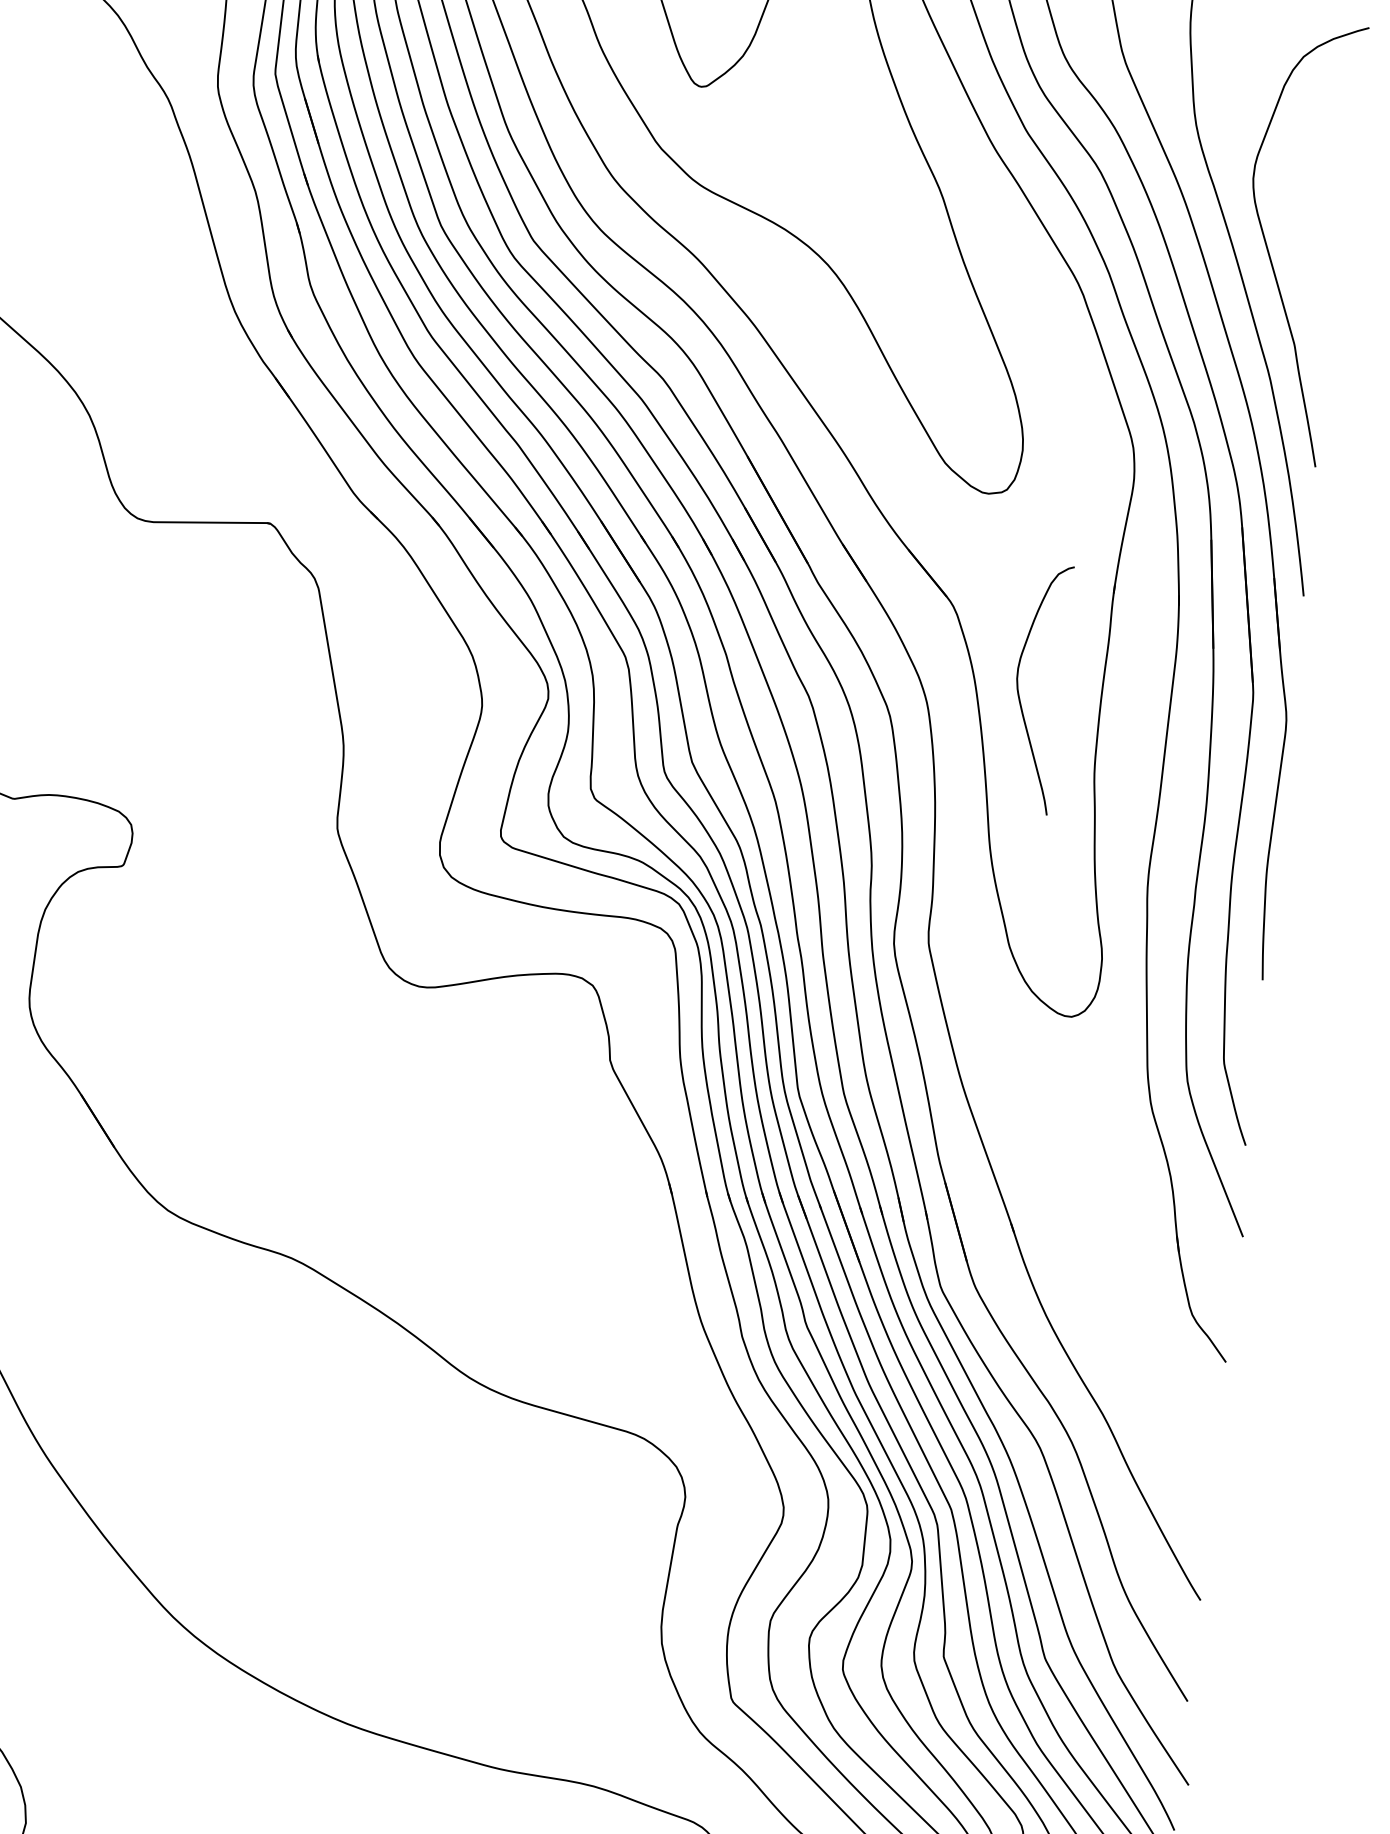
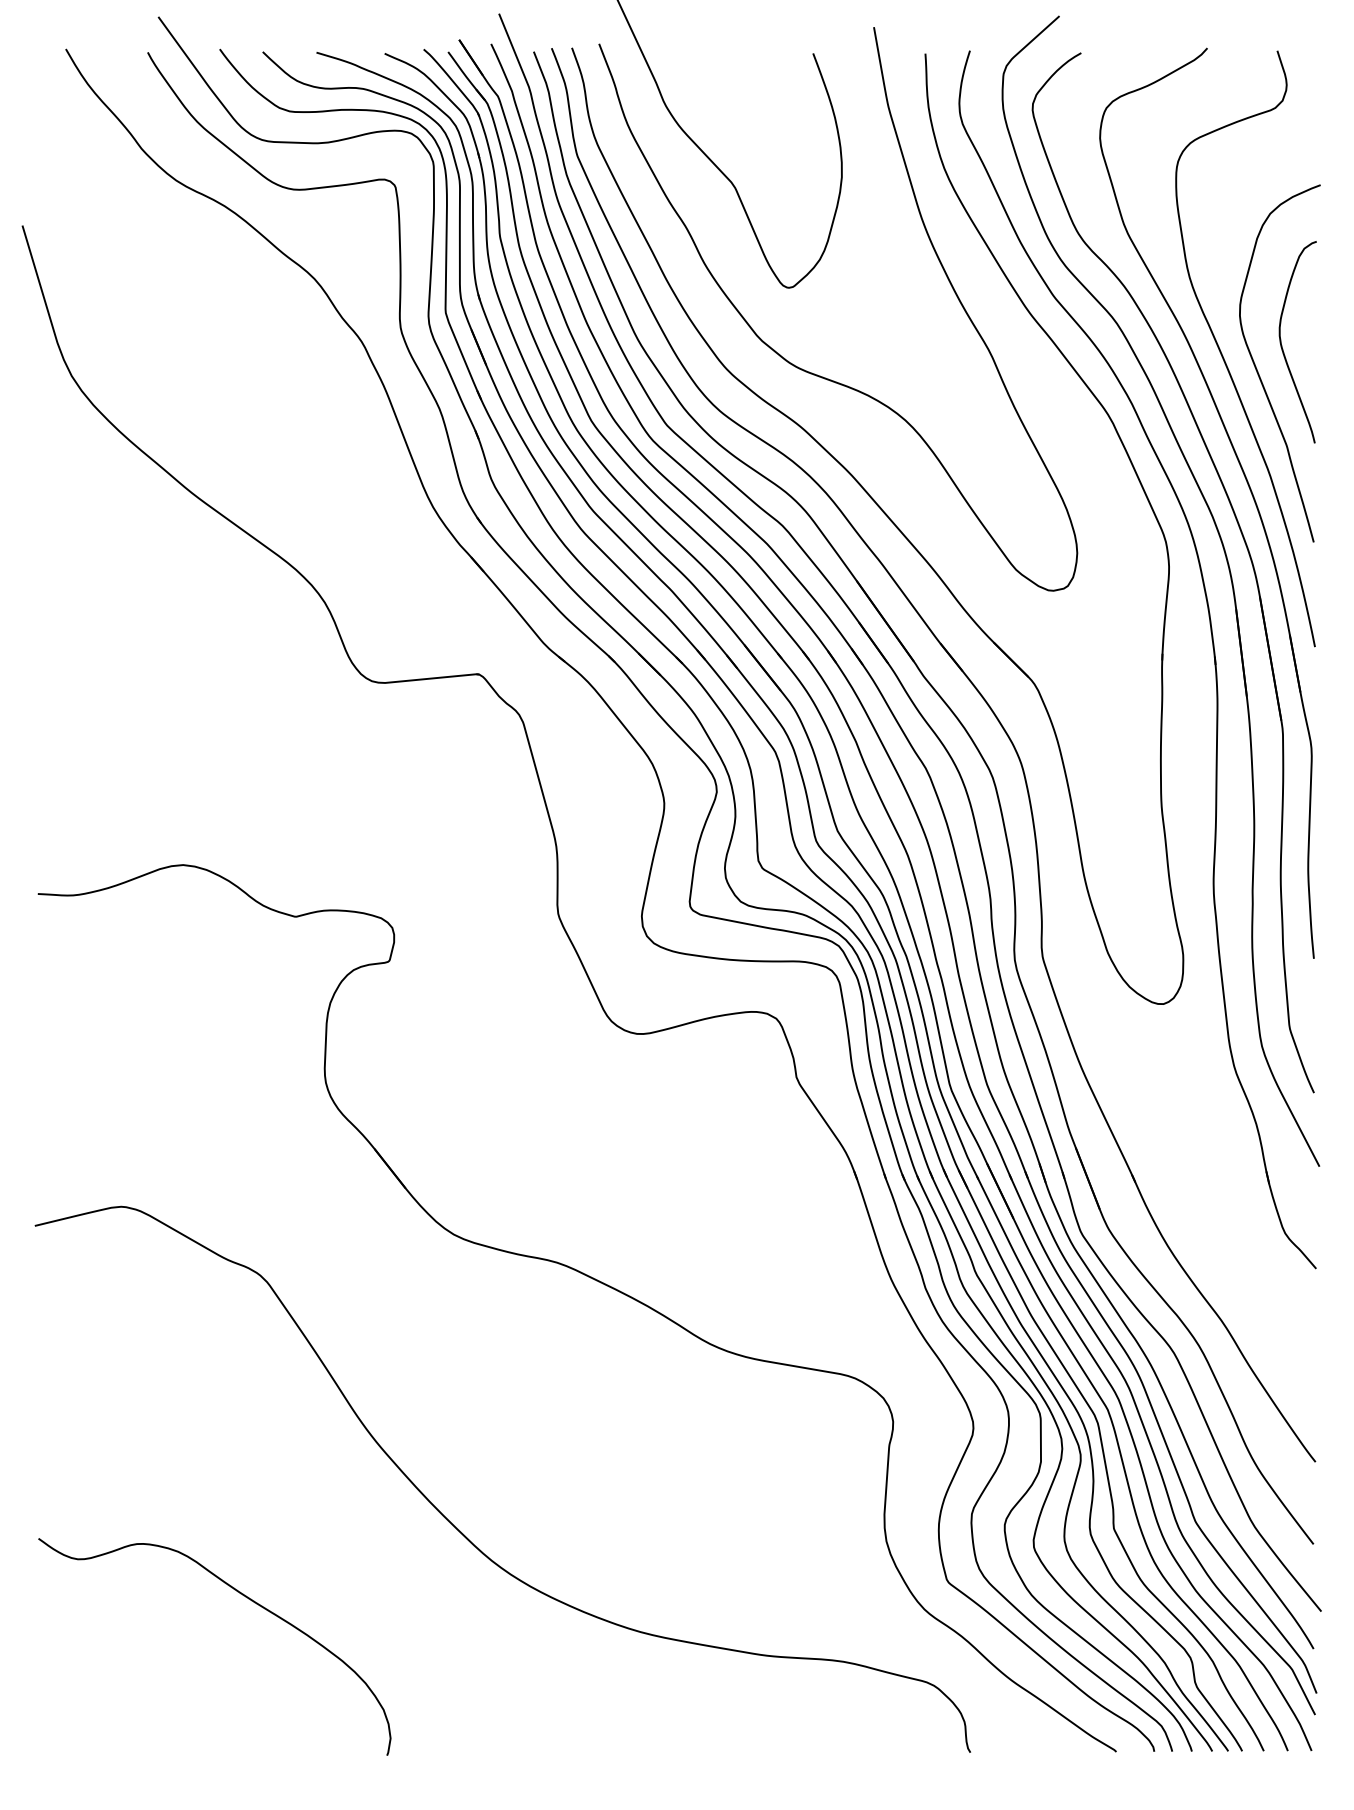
curve: (1019, 690) -> (1282, 345), moved

